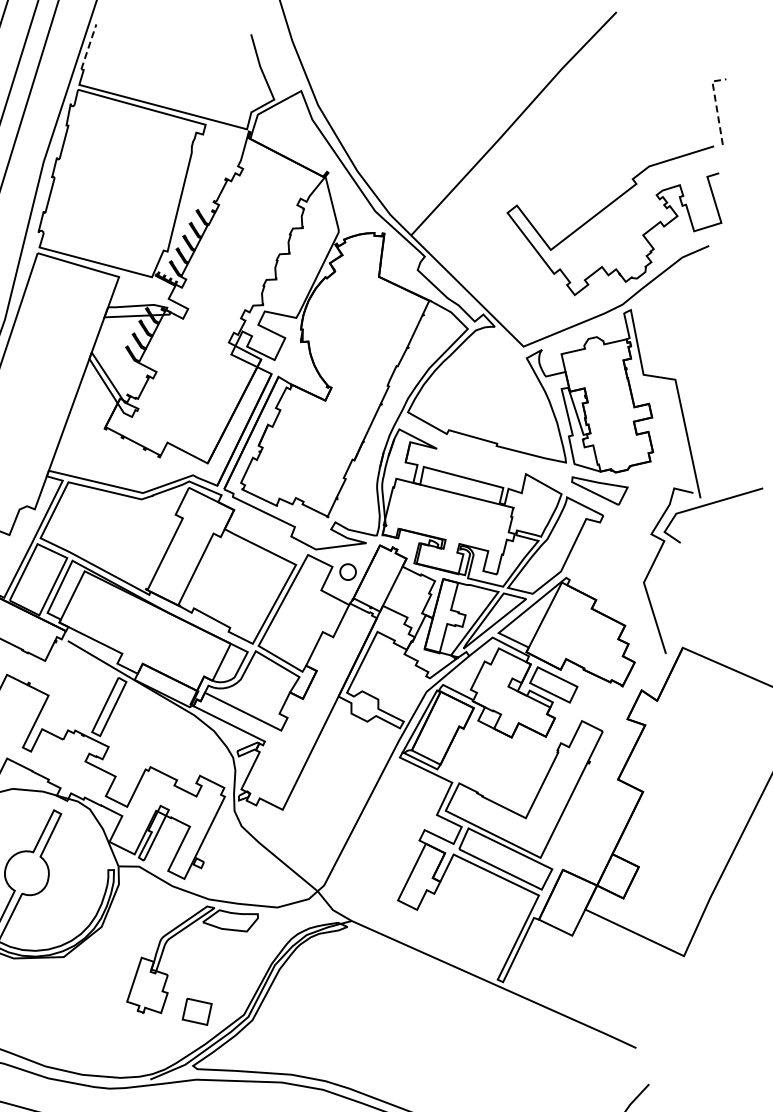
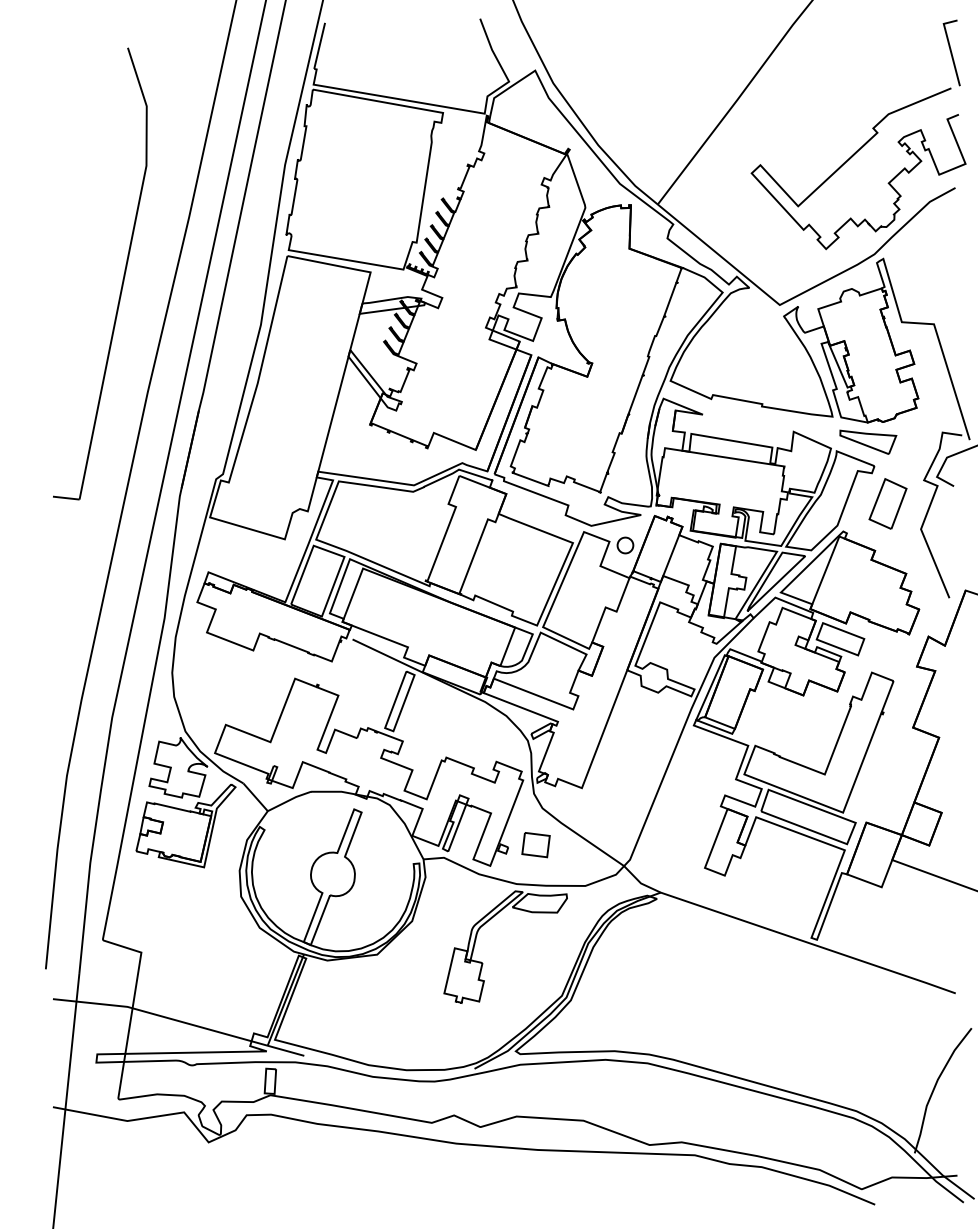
line: (88, 47) -> (319, 46), dashed -> solid
line: (716, 104) -> (949, 46), dashed -> solid
part: (612, 554) -> (887, 503), added
part: (196, 1012) -> (535, 845), moved

